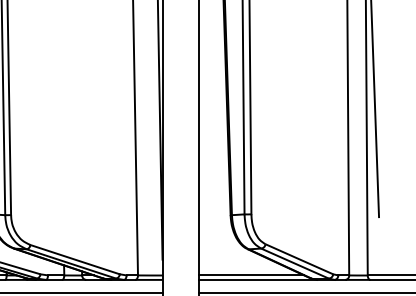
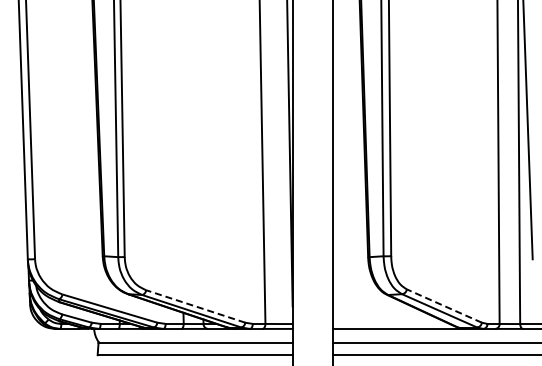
line: (74, 259) -> (195, 306), solid -> dashed
line: (299, 259) -> (444, 306), solid -> dashed
line: (251, 275) -> (391, 324), removed

